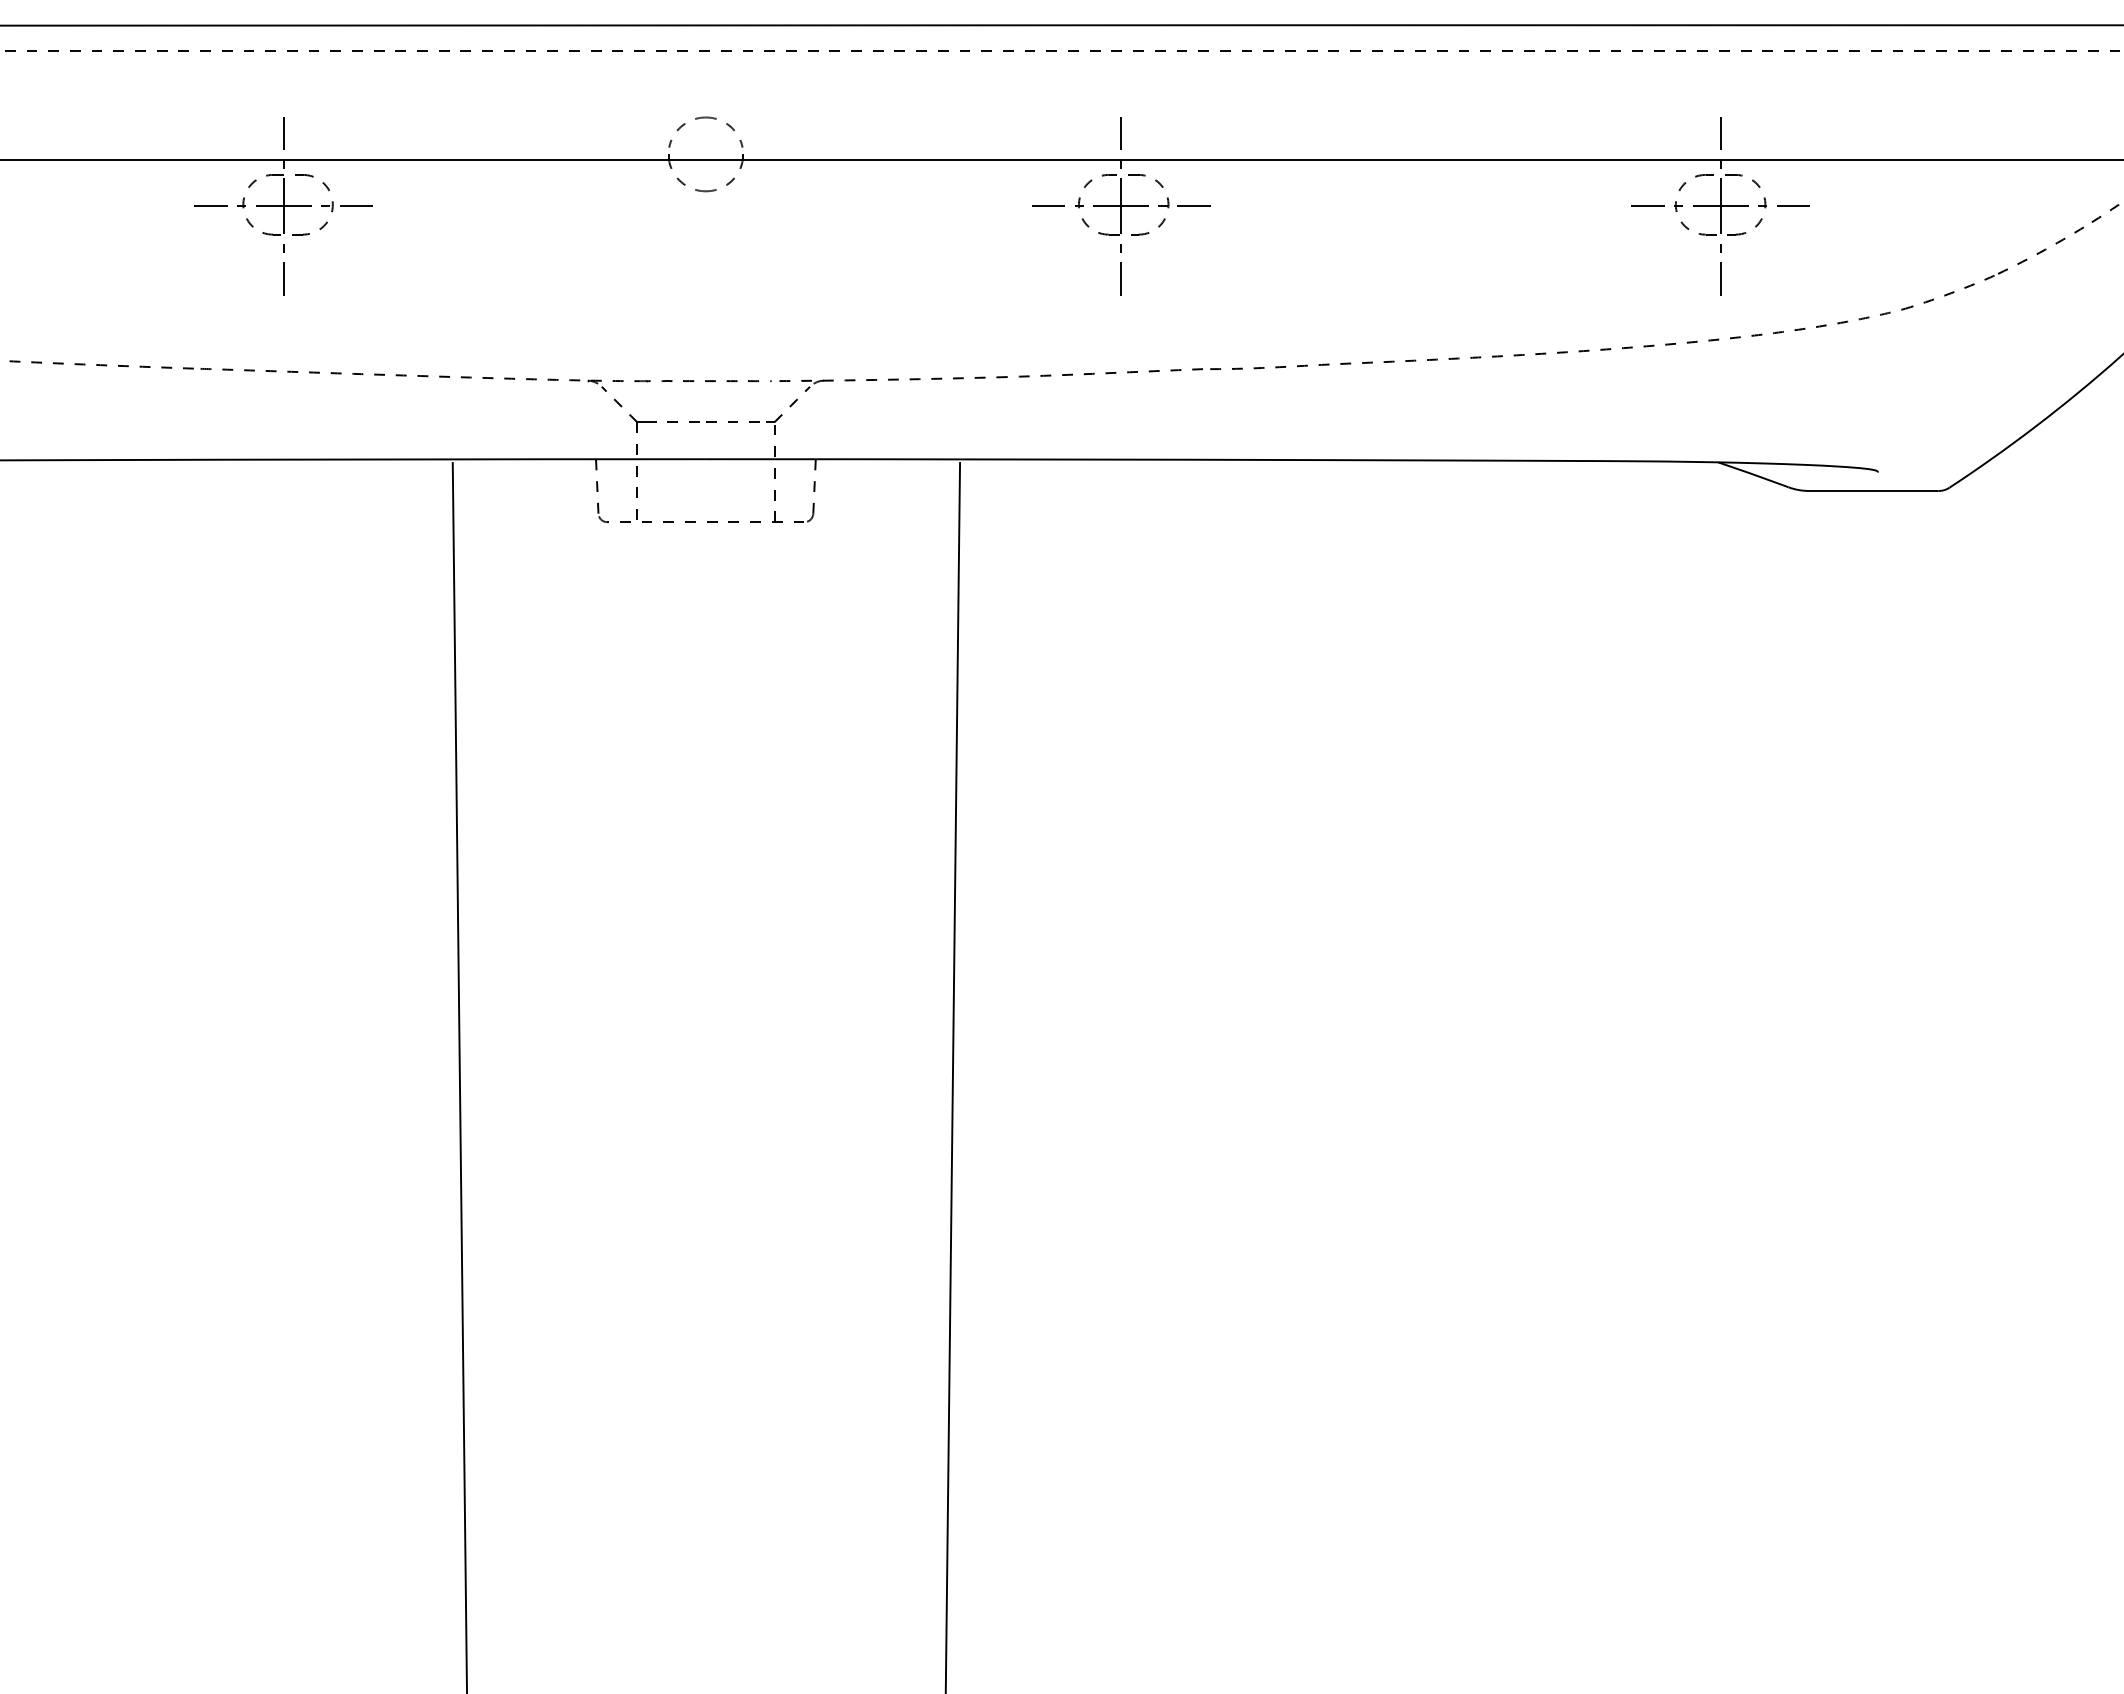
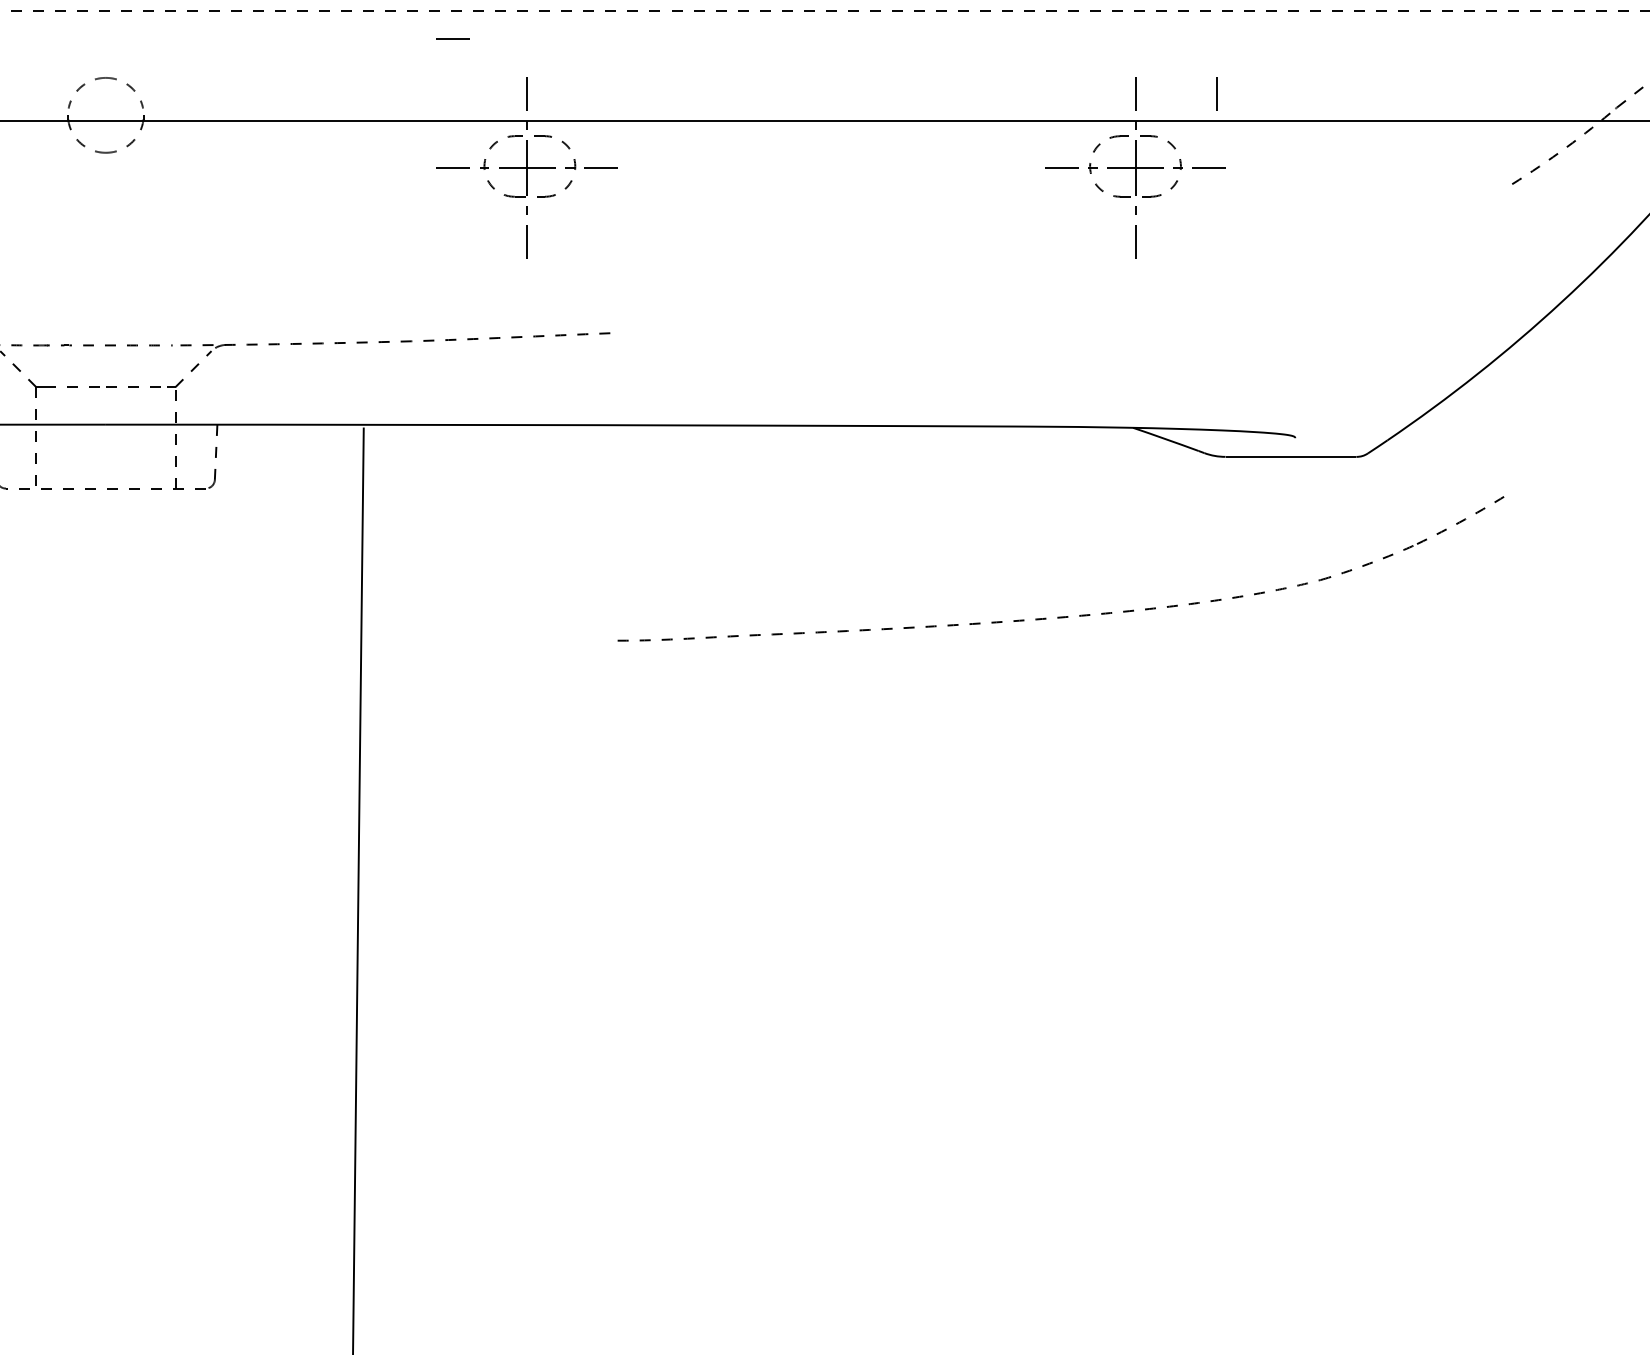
line: (1048, 78) -> (453, 38), added
line: (1800, 133) -> (1216, 94), added
part: (1652, 344) -> (1066, 615), moved

